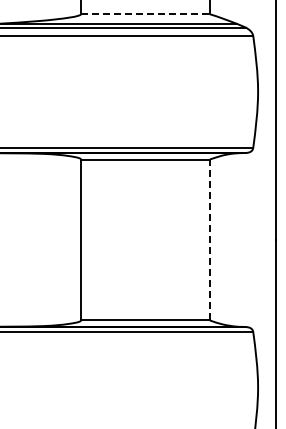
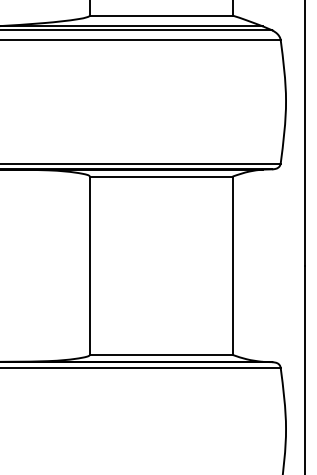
line: (145, 14) -> (161, 15), dashed -> solid
line: (209, 239) -> (232, 265), dashed -> solid

